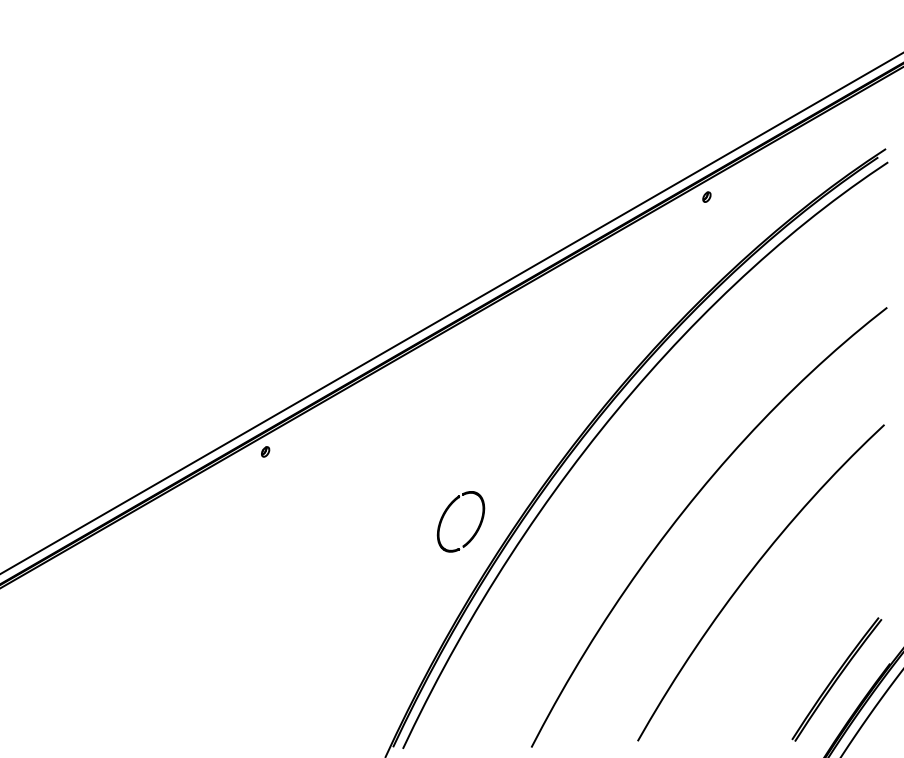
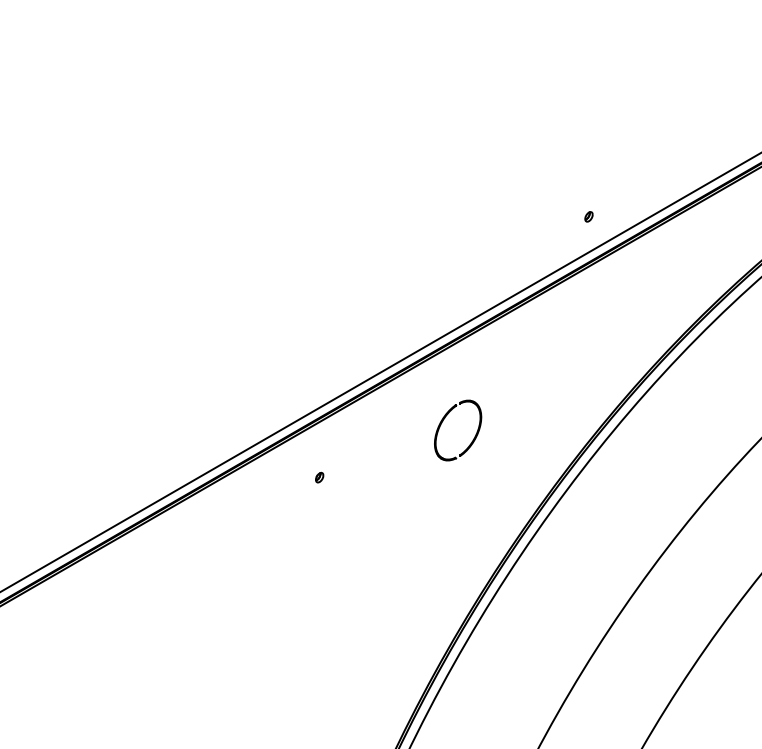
part: (706, 196) -> (588, 216), moved
part: (265, 451) -> (319, 477), moved
part: (445, 514) -> (442, 423), moved

